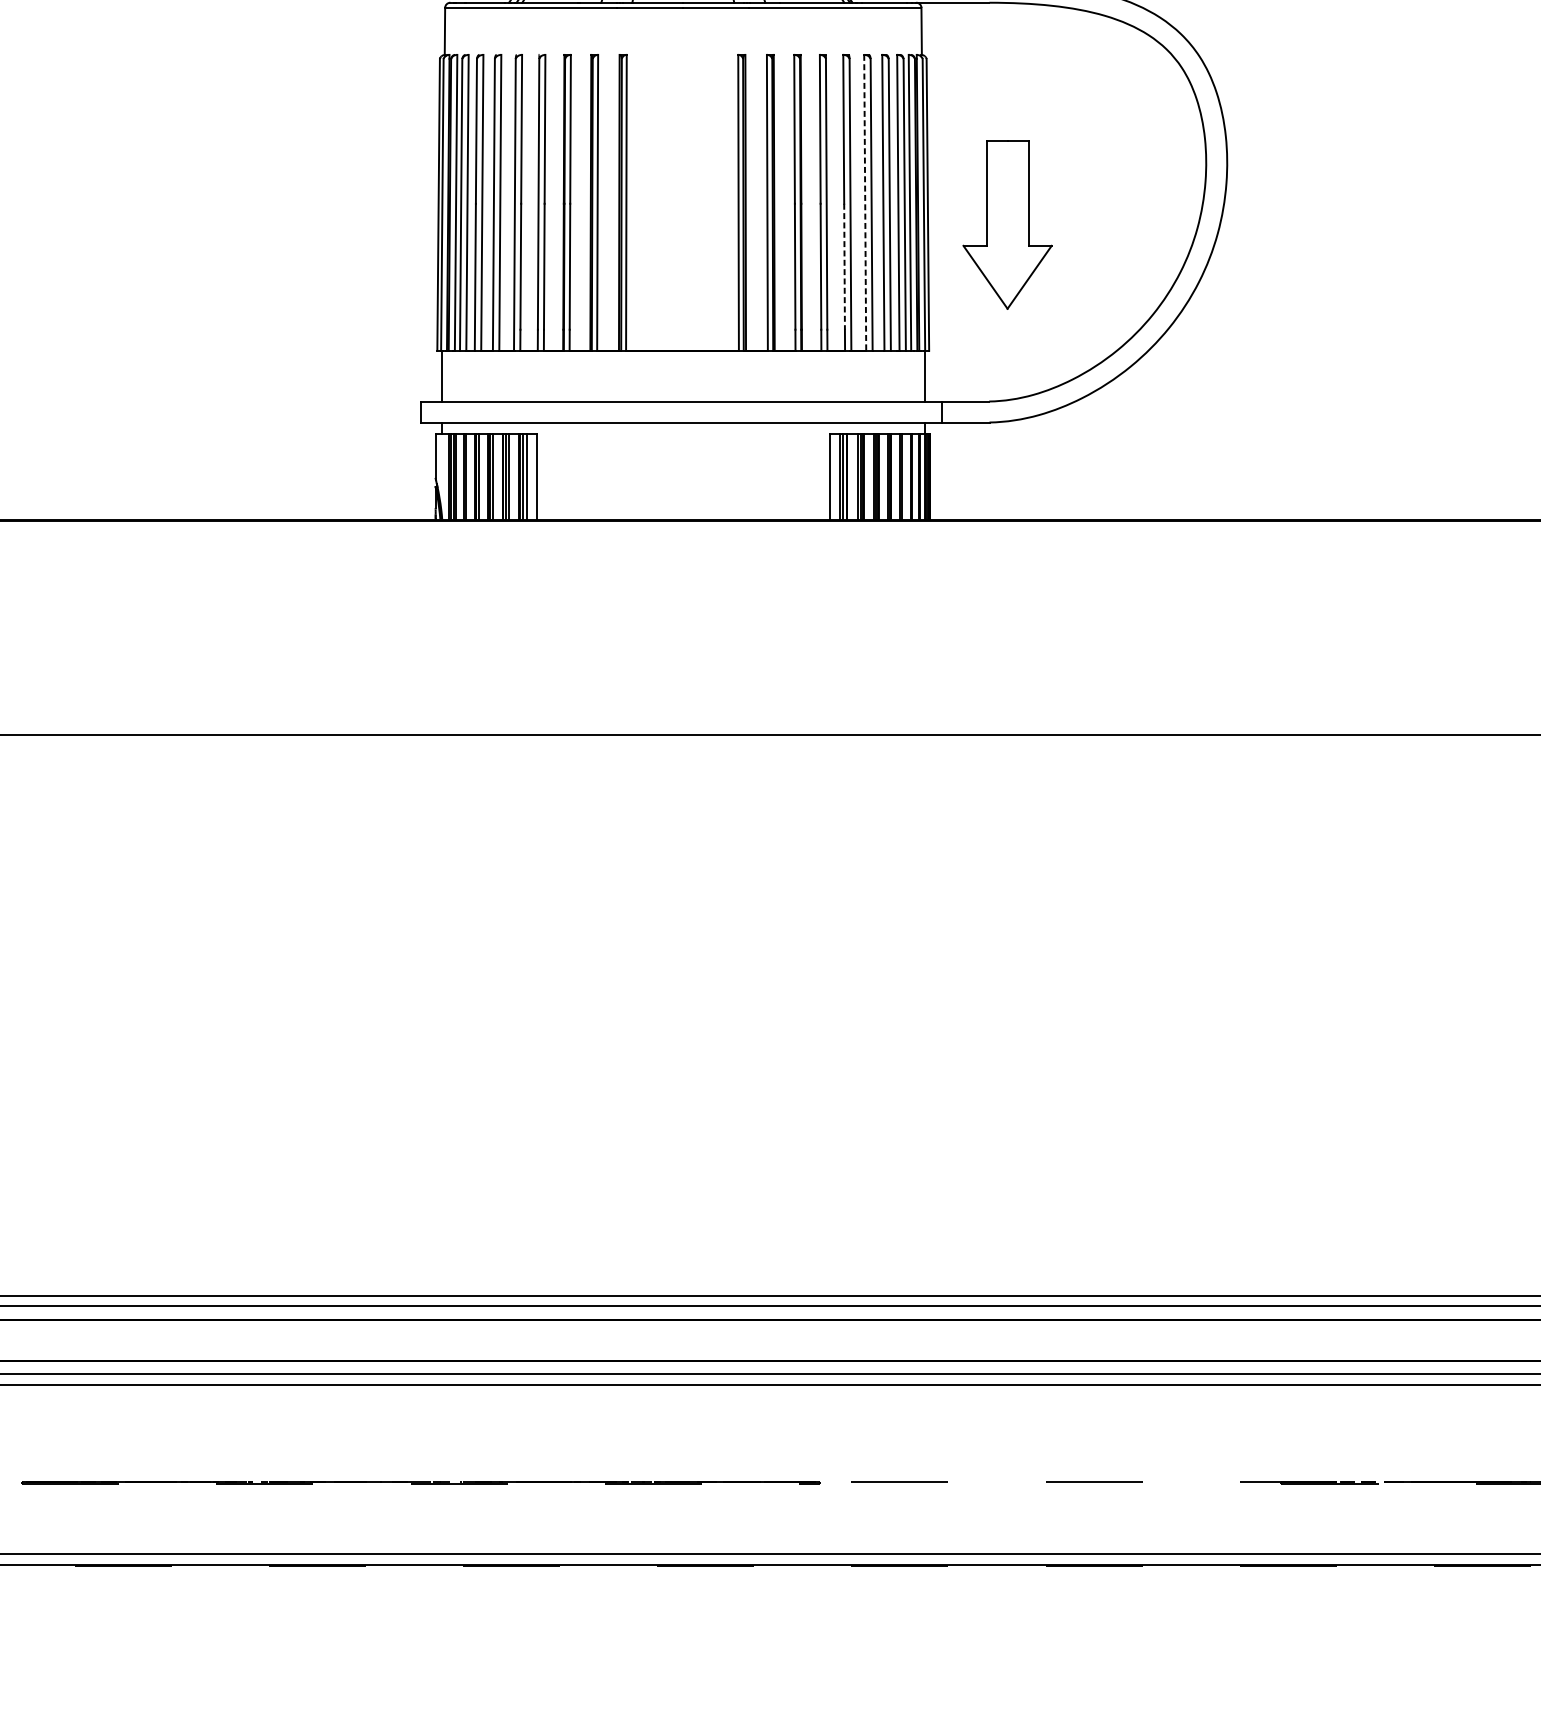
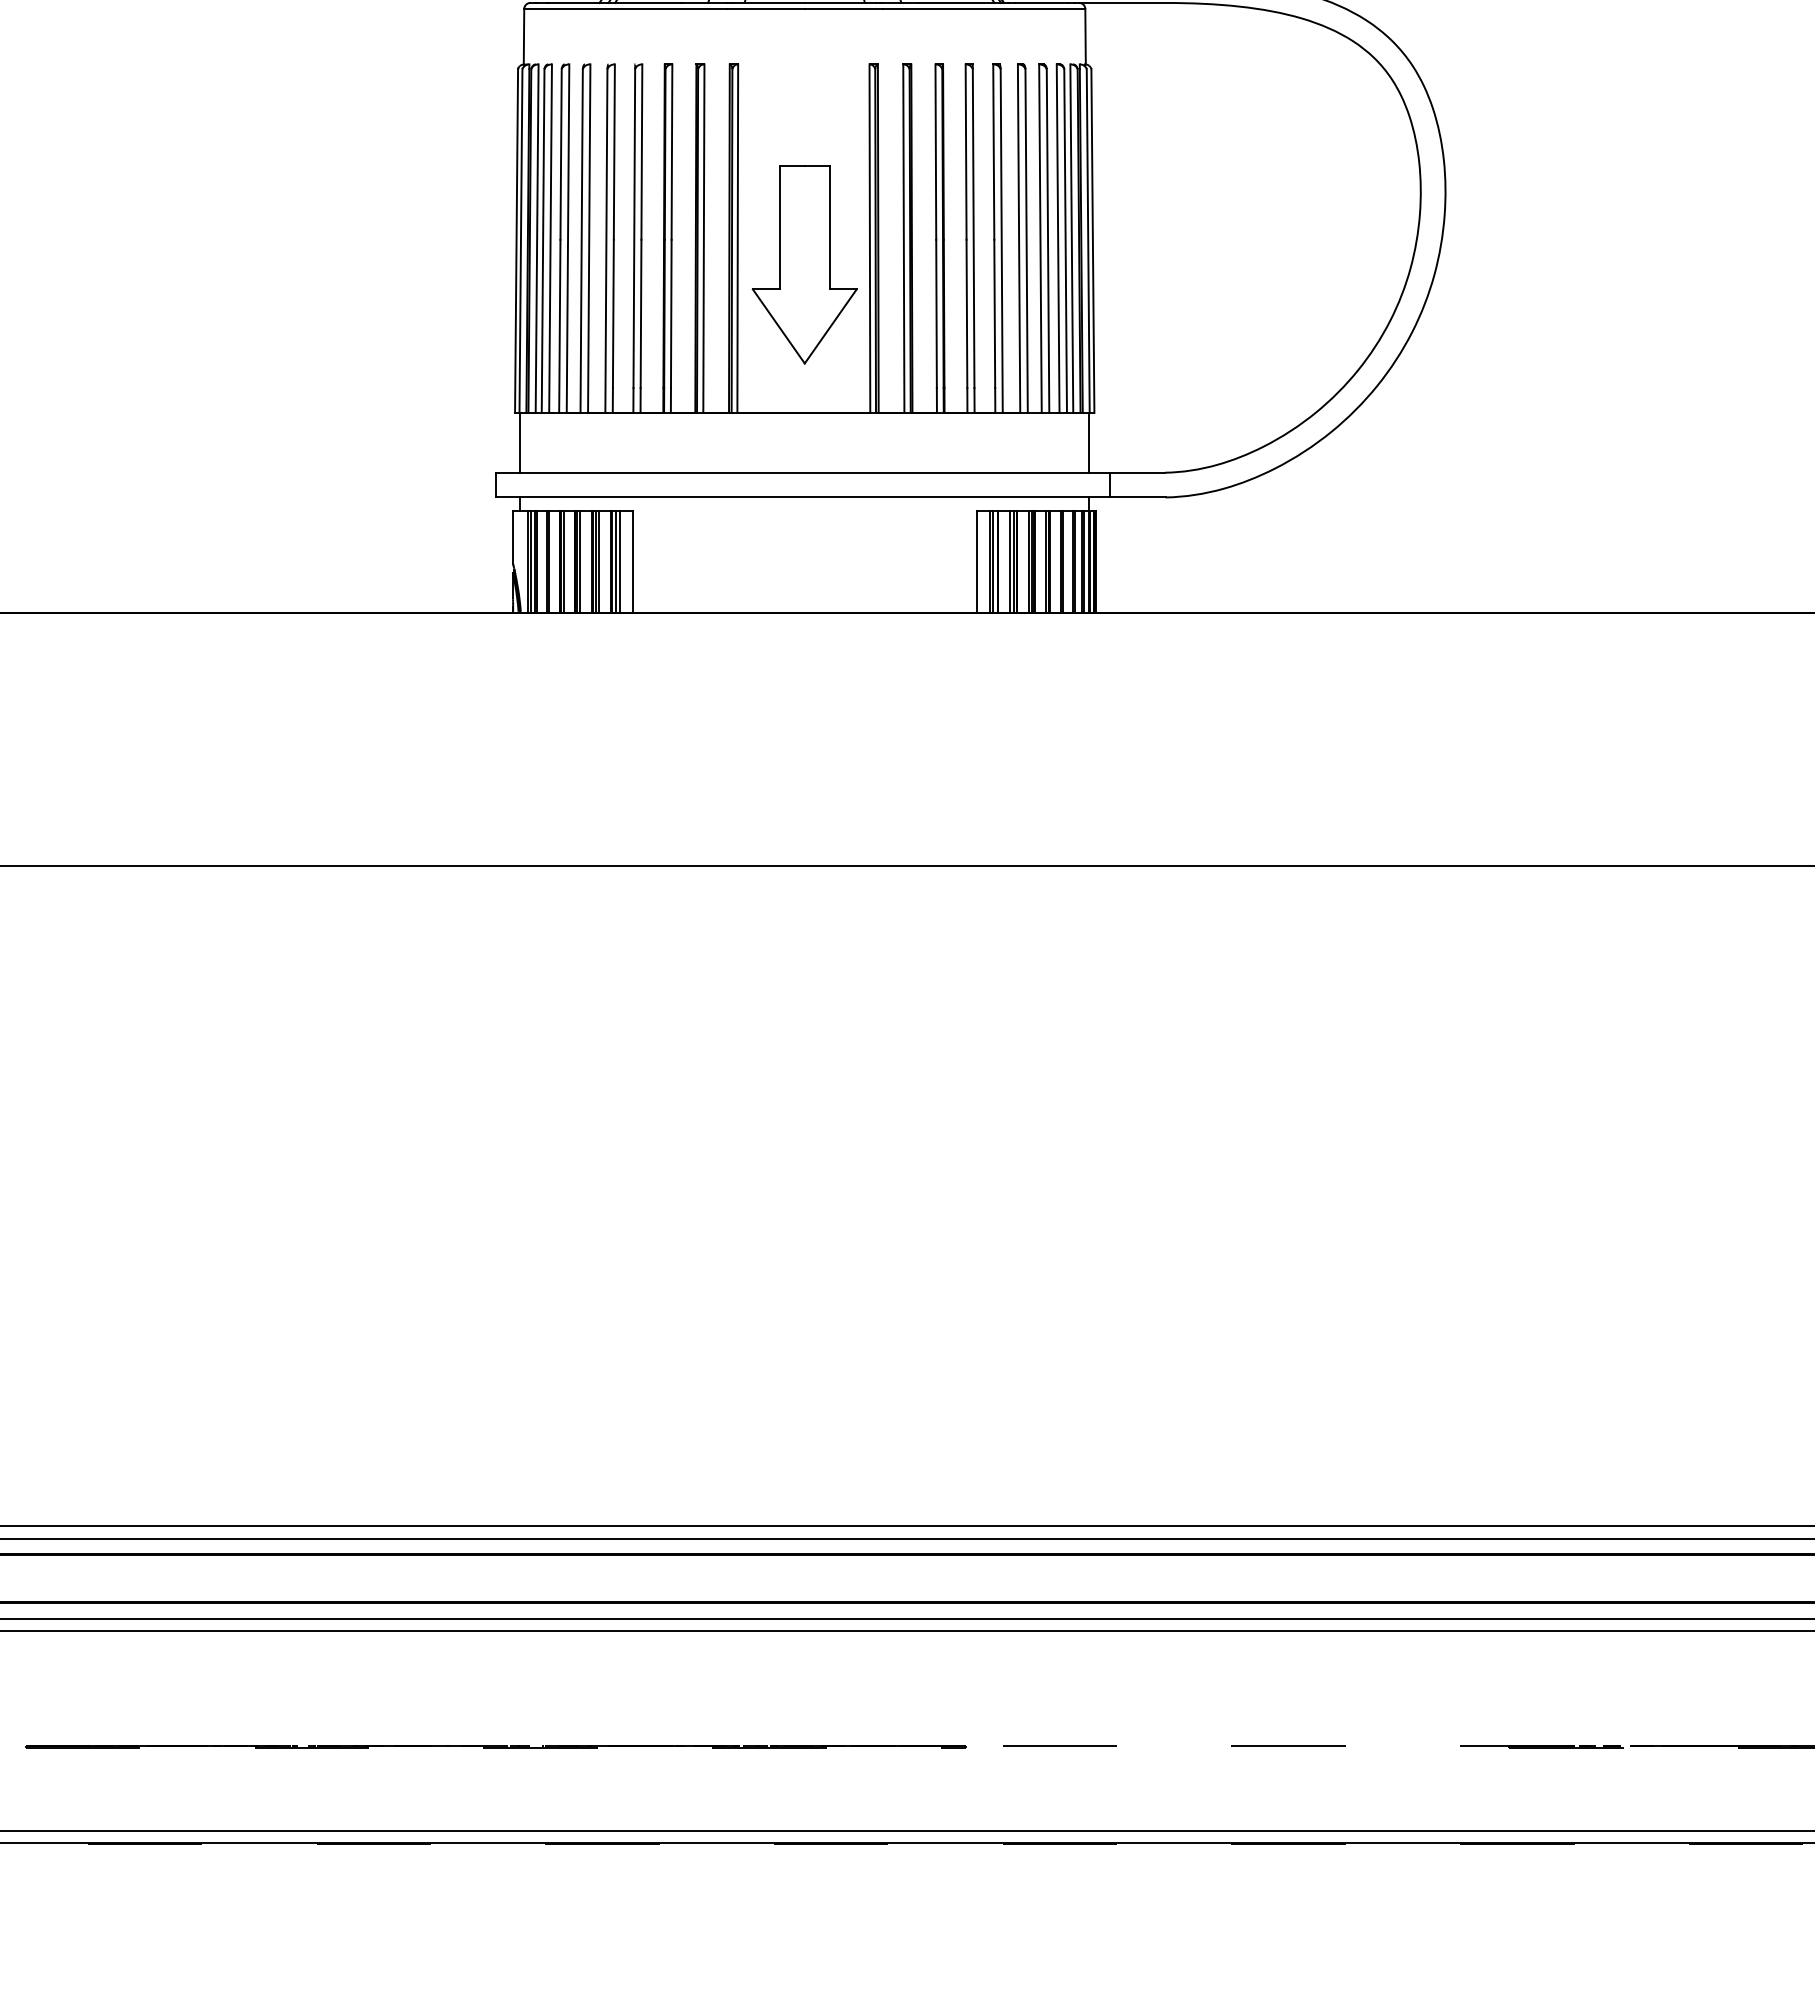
line: (865, 203) -> (1019, 239), dashed -> solid
part: (1007, 224) -> (804, 264), moved
line: (844, 267) -> (994, 314), dashed -> solid

